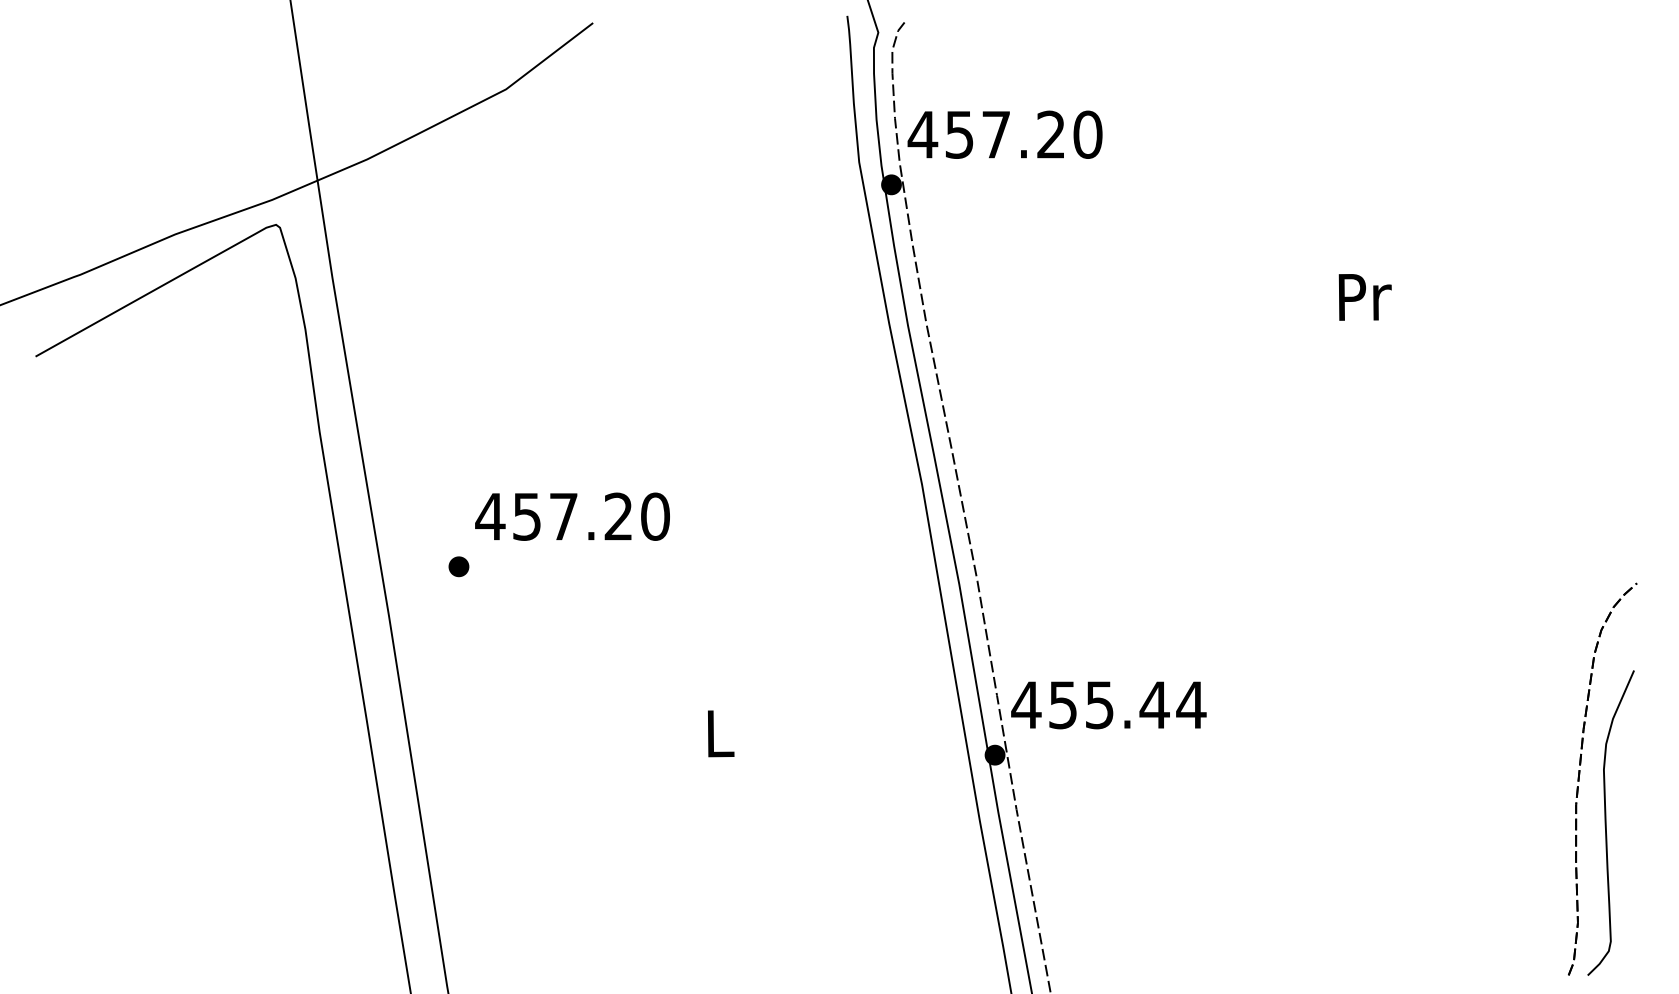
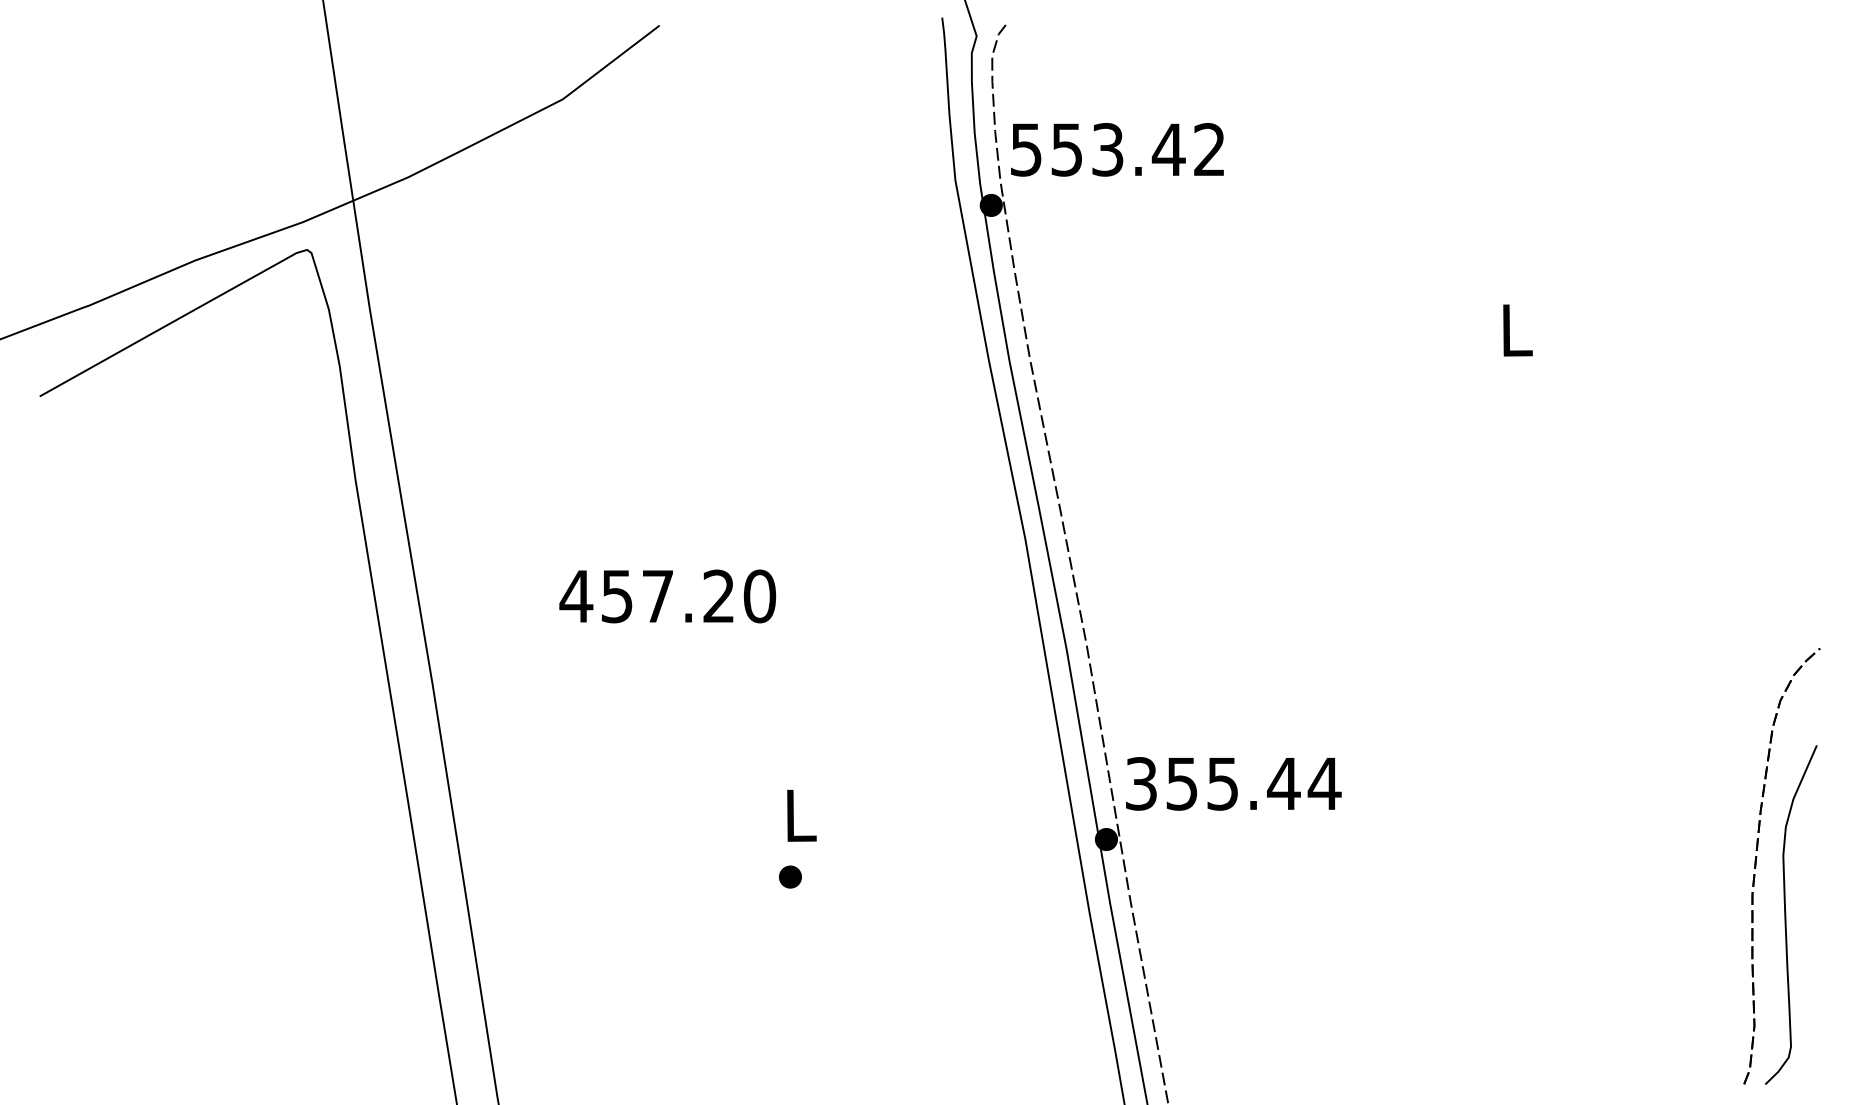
text: (1005, 134) -> (1117, 149), 457.20 -> 553.42
text: (1364, 297) -> (1517, 330), Pr -> L
text: (572, 516) -> (667, 596), moved
part: (459, 566) -> (790, 876), moved
text: (1026, 704) -> (1141, 783), 455.44 -> 355.44

